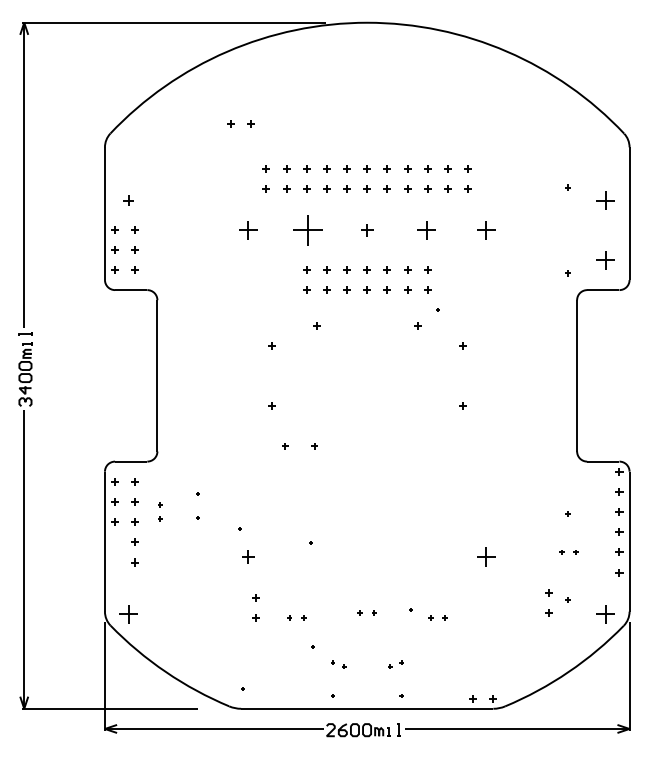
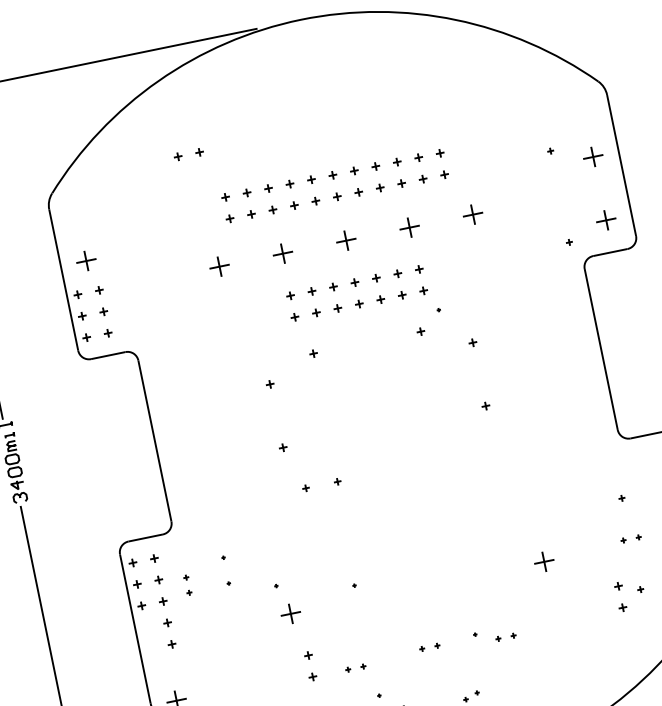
part: (128, 200) -> (85, 260), size x1.67
part: (307, 230) -> (282, 253), size x0.62
part: (367, 230) -> (346, 240), size x1.43
part: (248, 556) -> (291, 613), size x1.43

